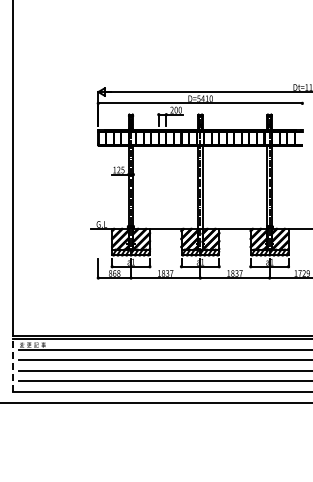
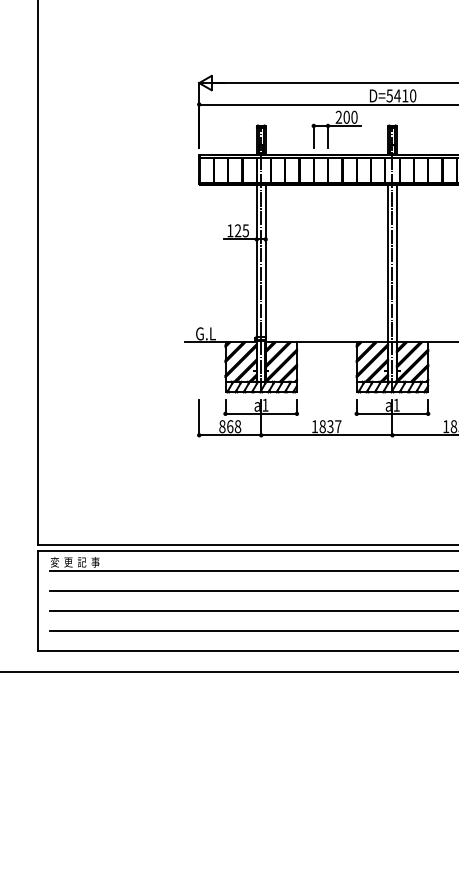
line: (13, 365) -> (38, 600), dashed -> solid

